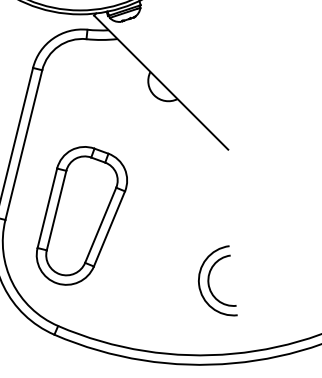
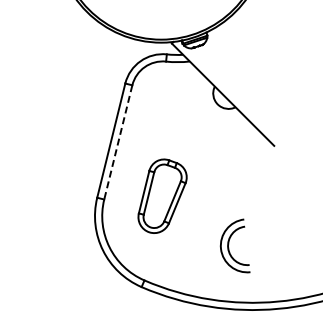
line: (24, 145) -> (118, 142), solid -> dashed
part: (81, 214) -> (162, 195), size x0.7
part: (216, 280) -> (234, 245), moved

